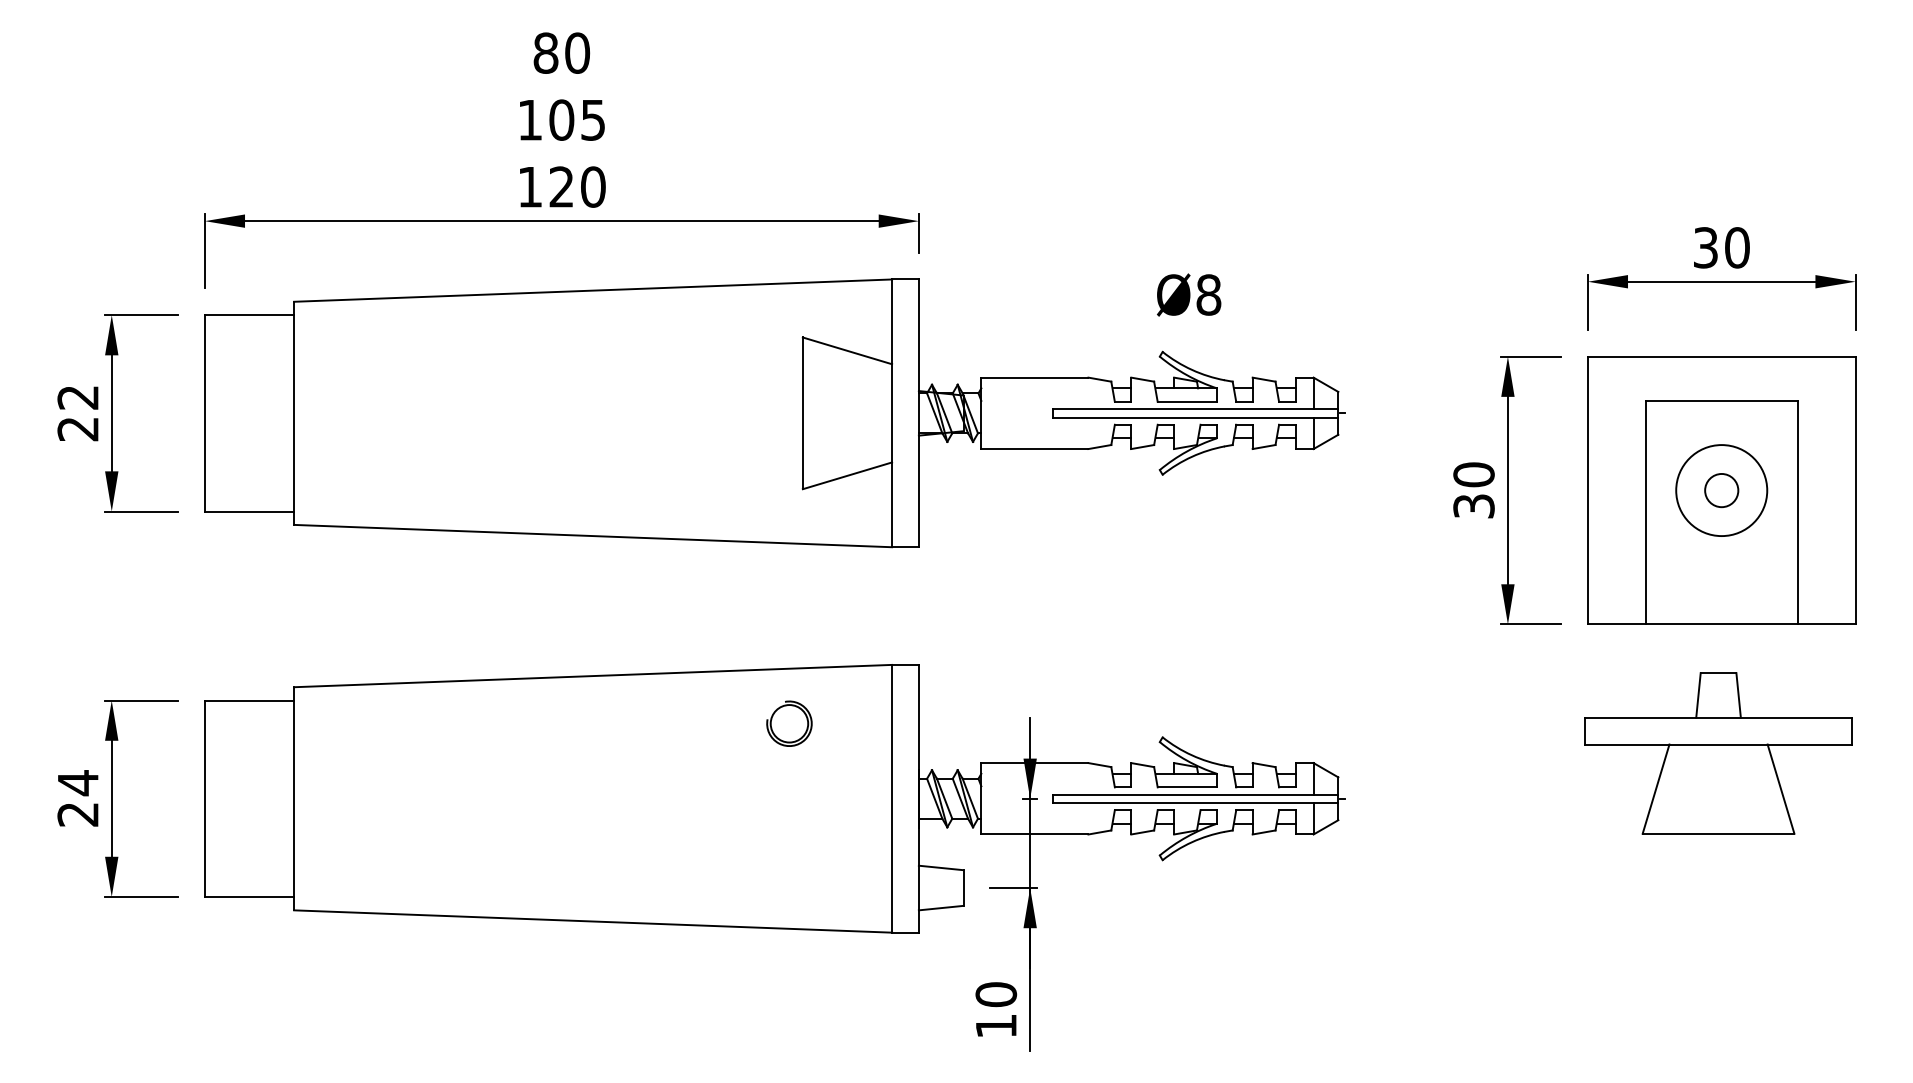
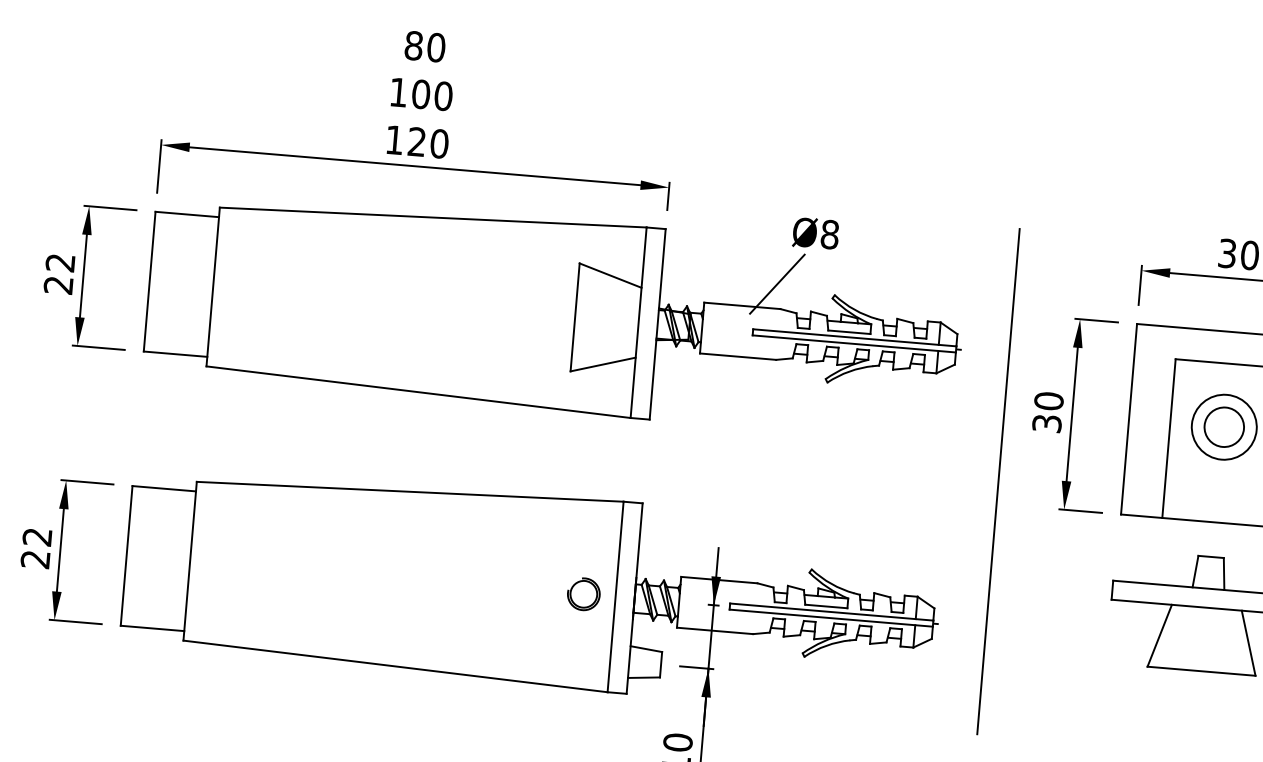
text: (593, 119) -> (443, 95), 105 -> 100
text: (1189, 294) -> (816, 233), moved
line: (1080, 342) -> (776, 283), added
circle: (1721, 490) -> (1224, 427), size x1.67
line: (1412, 592) -> (998, 481), added
part: (789, 723) -> (583, 594), moved
text: (77, 783) -> (36, 537), 24 -> 22

